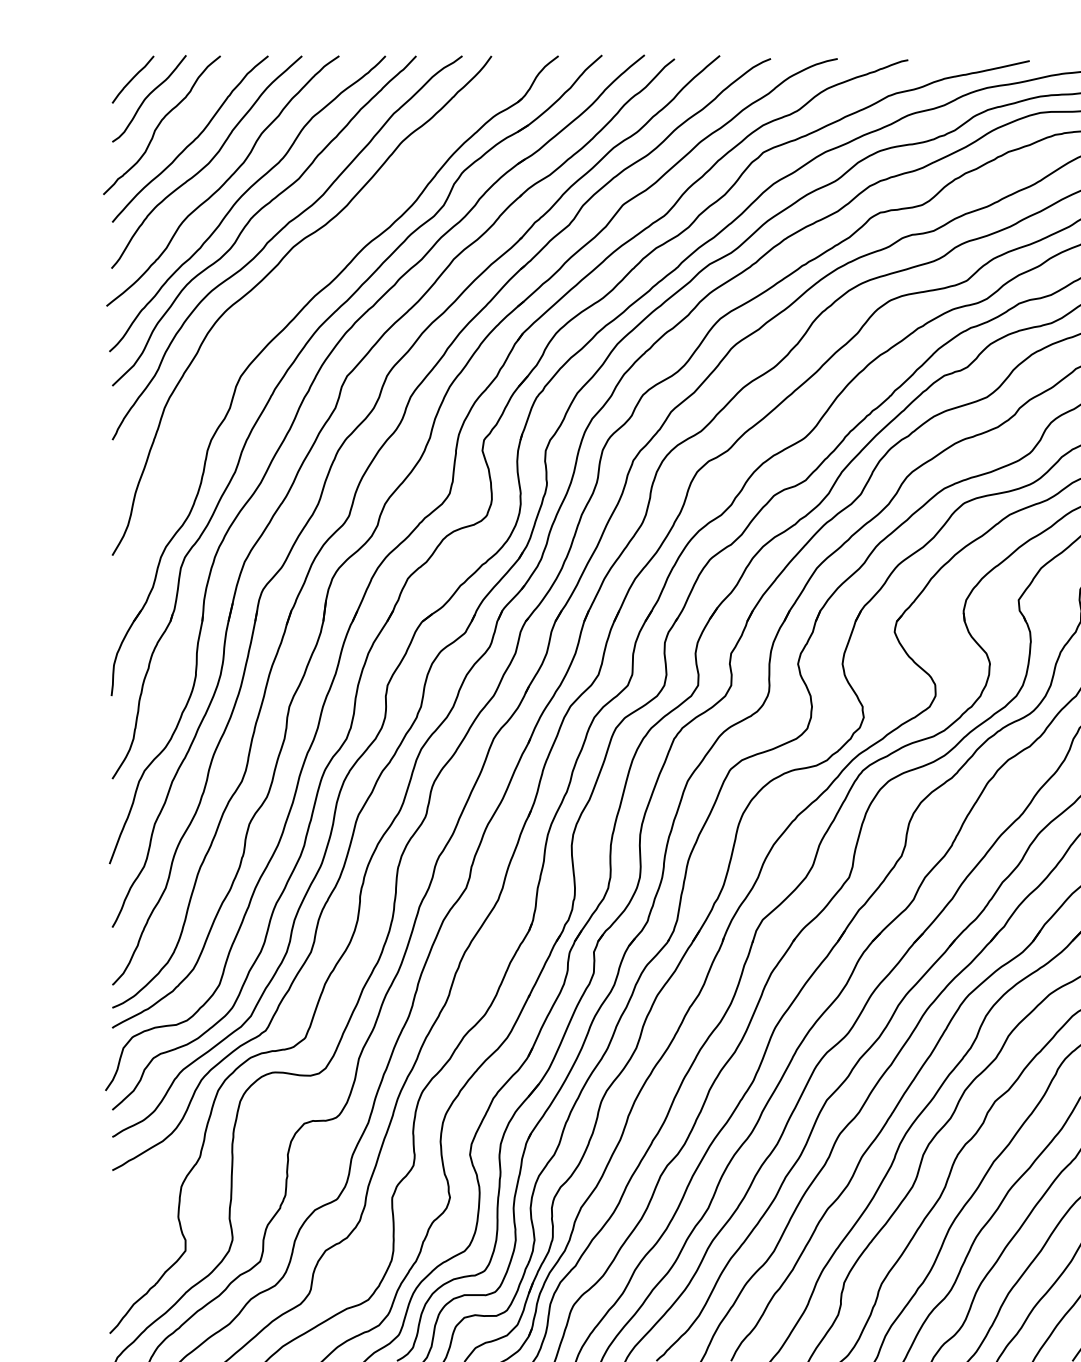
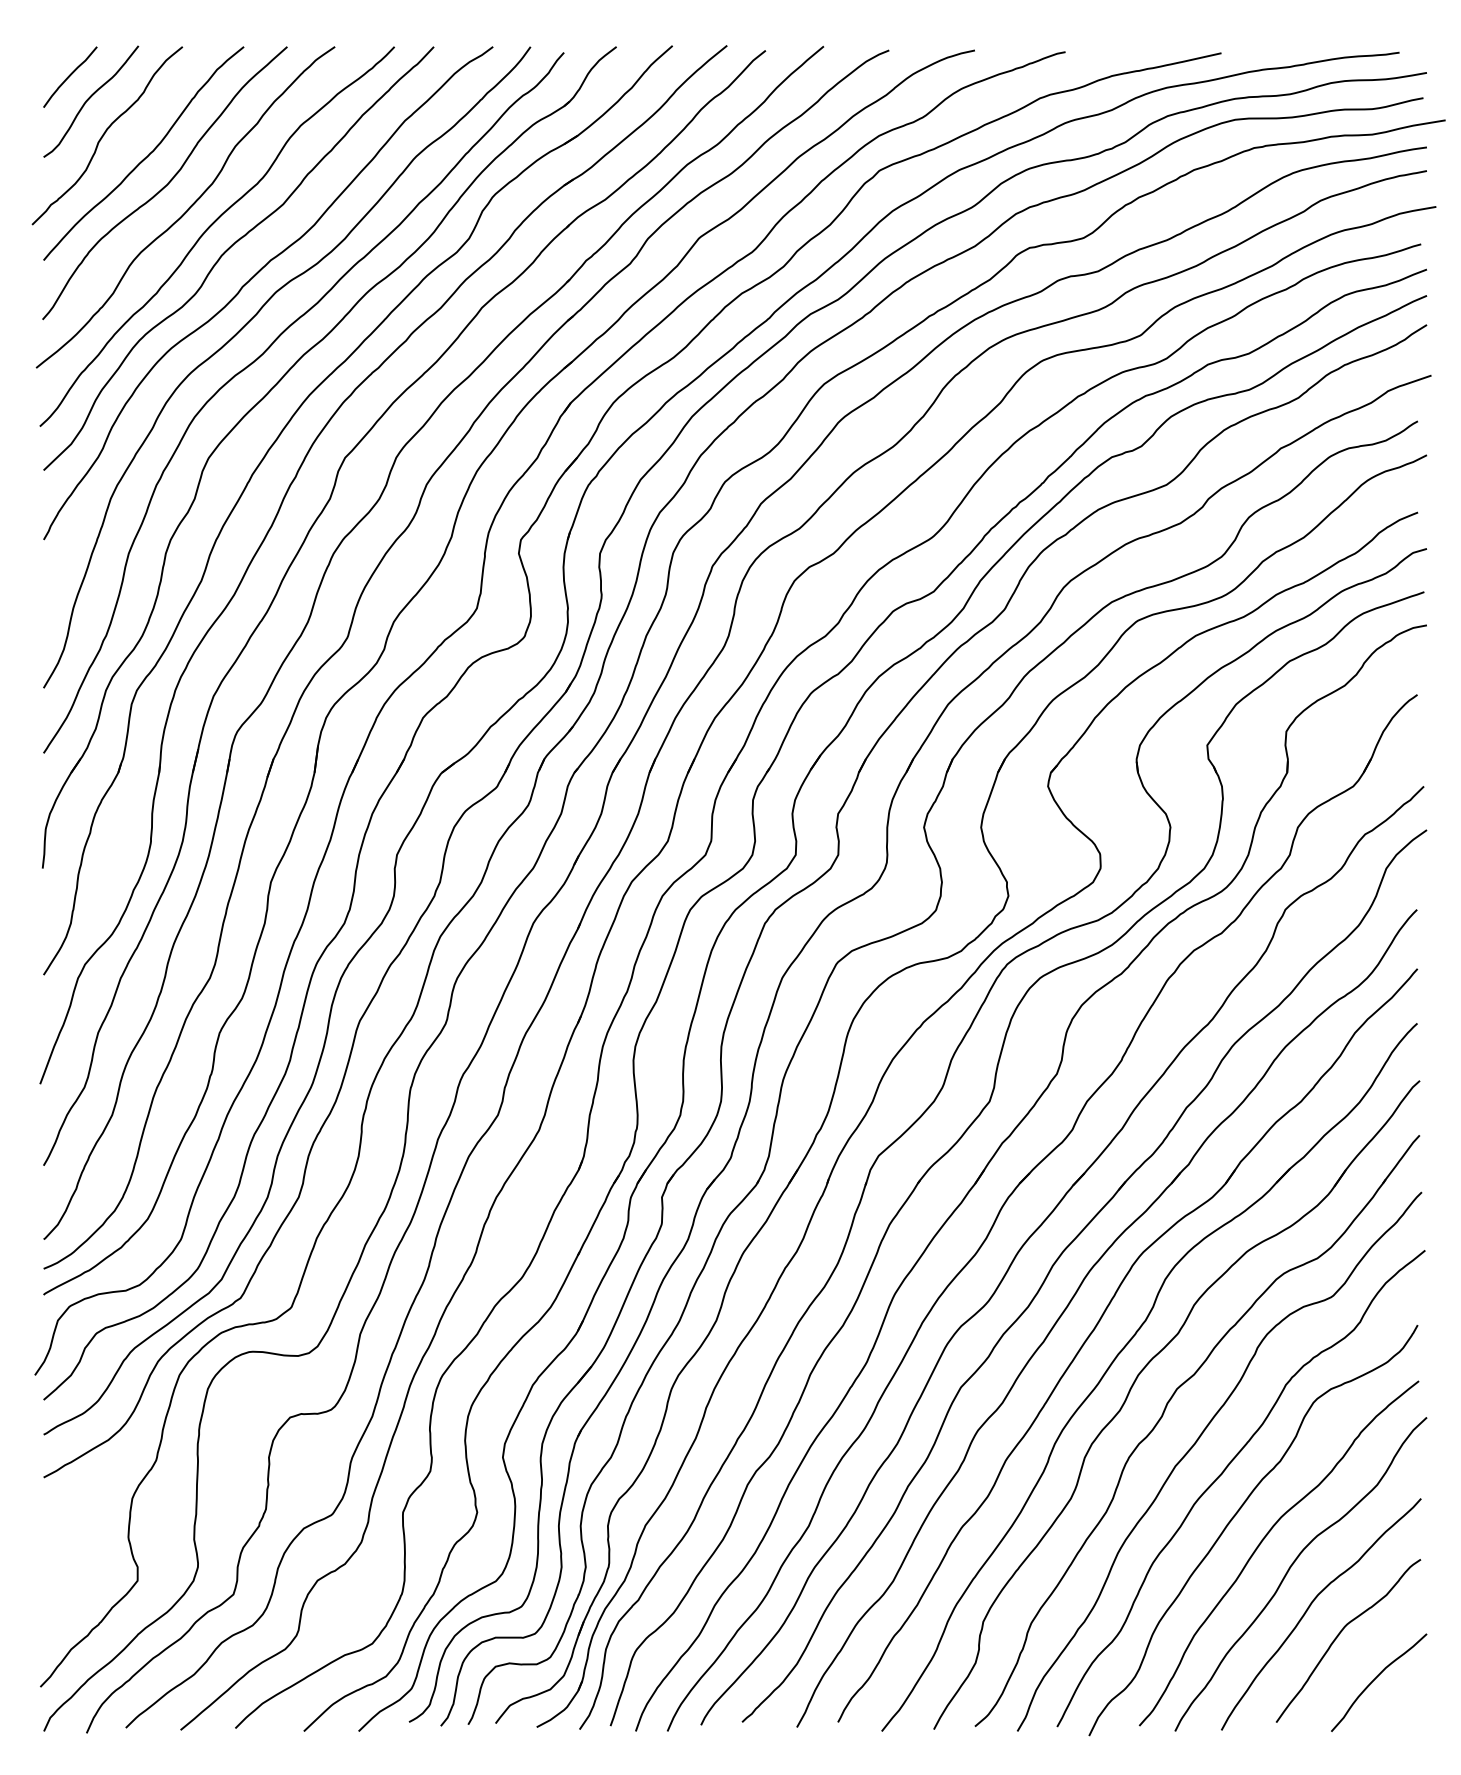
curve: (280, 298) -> (259, 358), added

